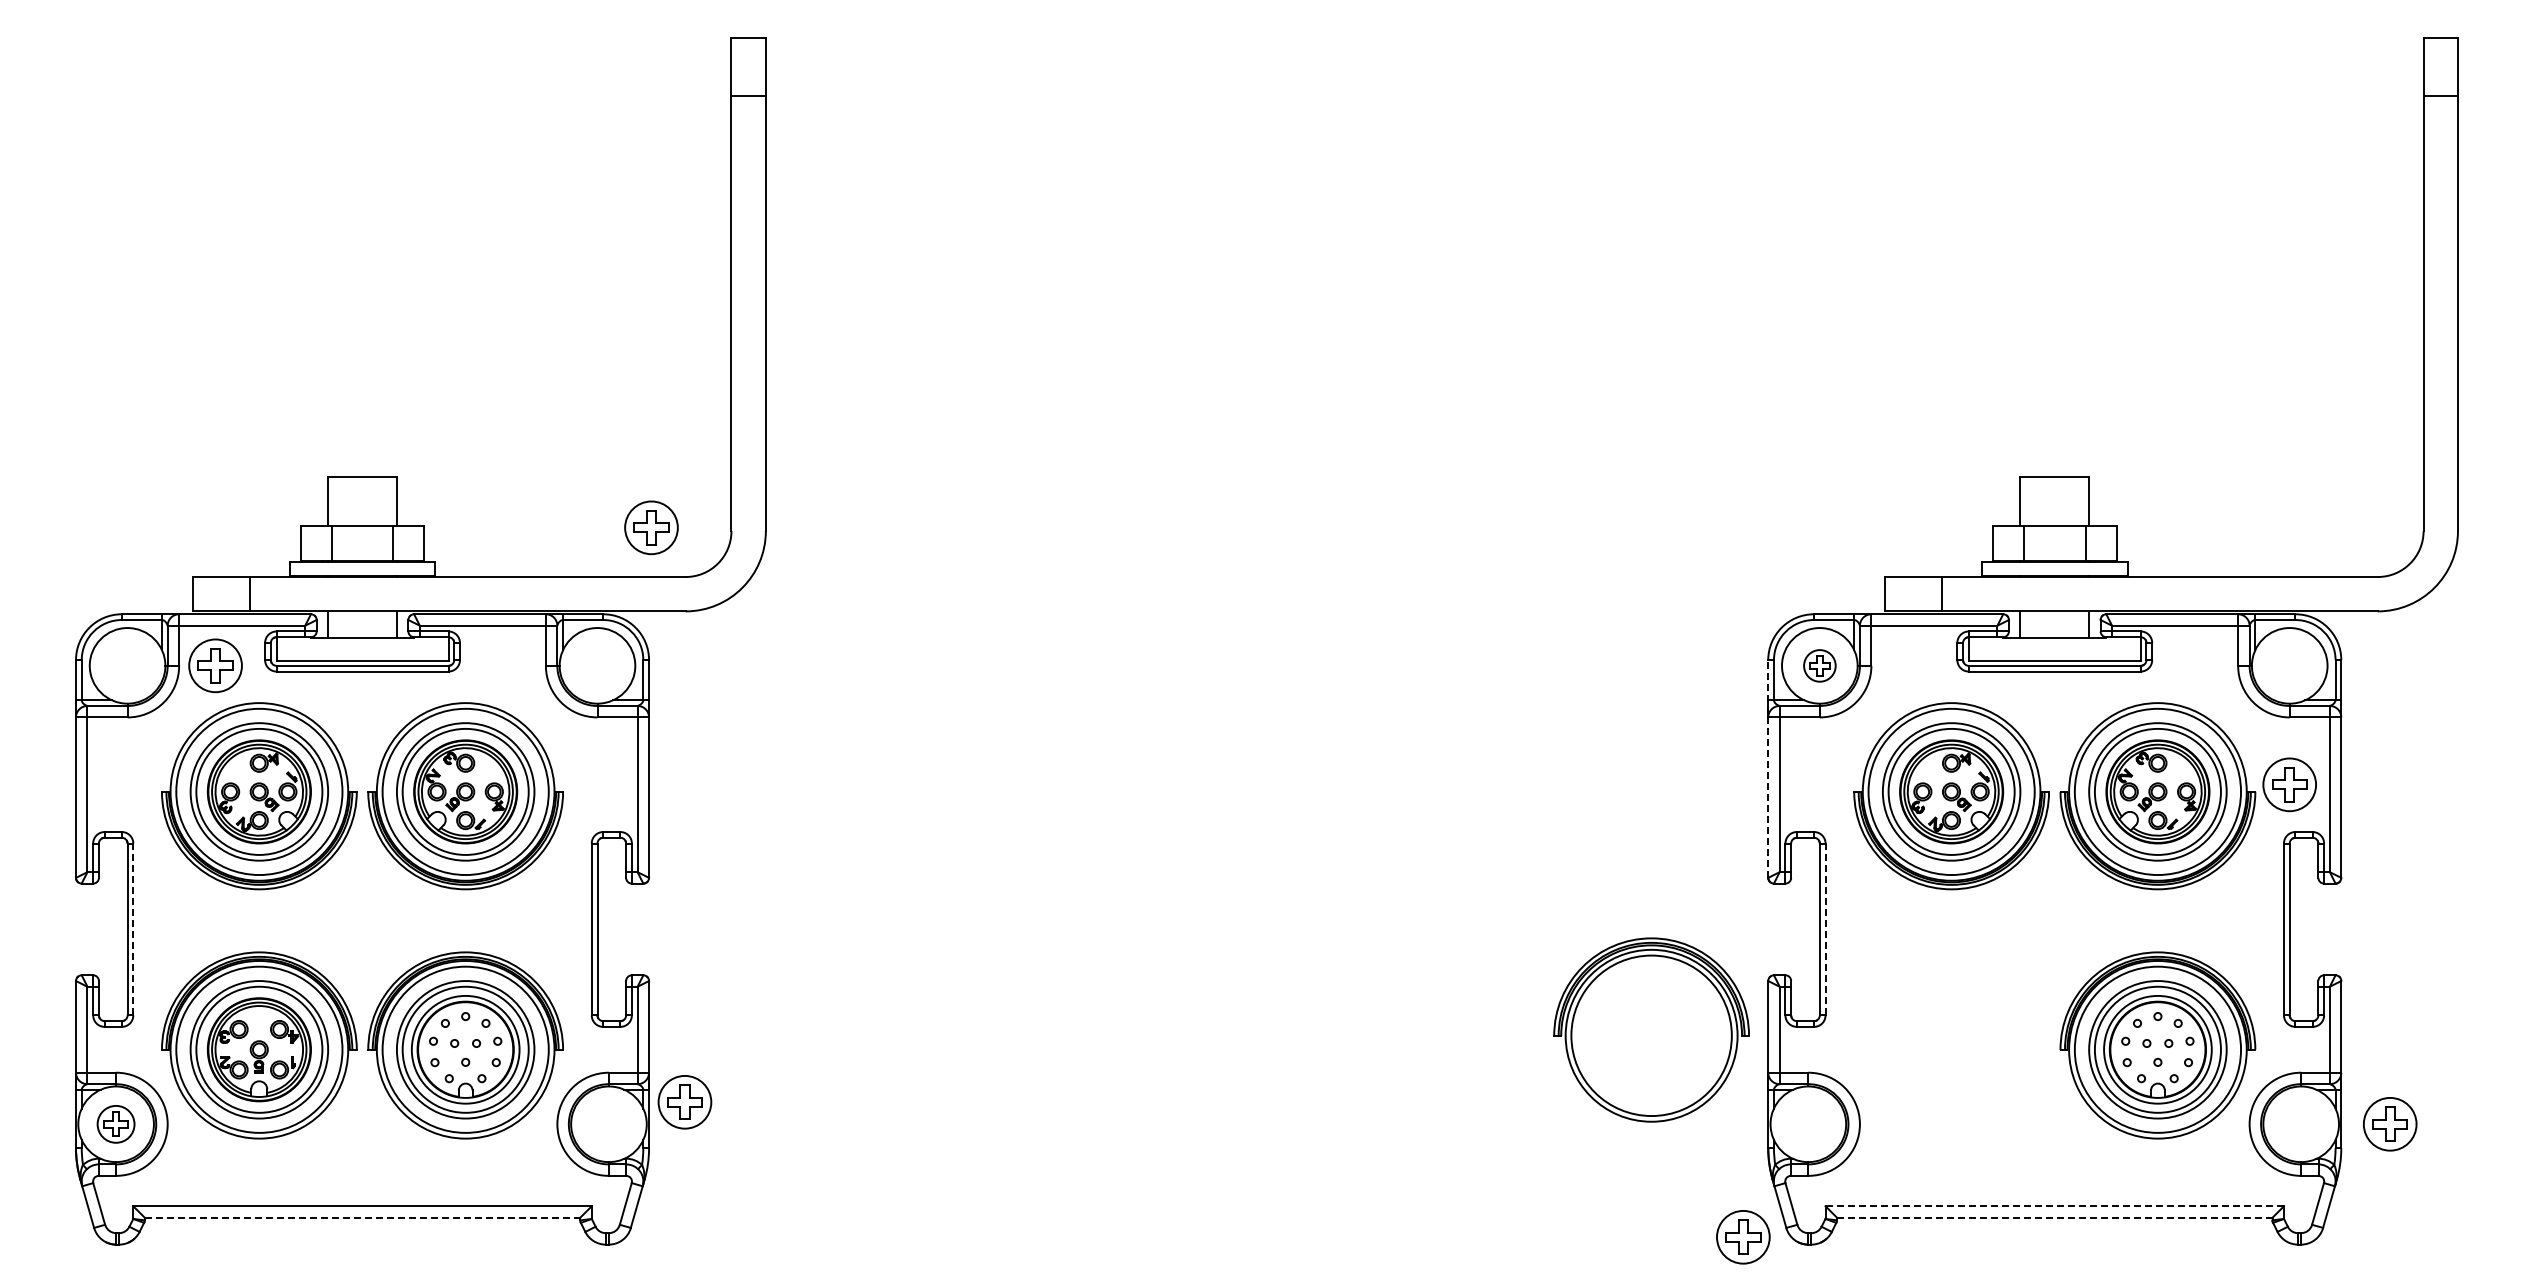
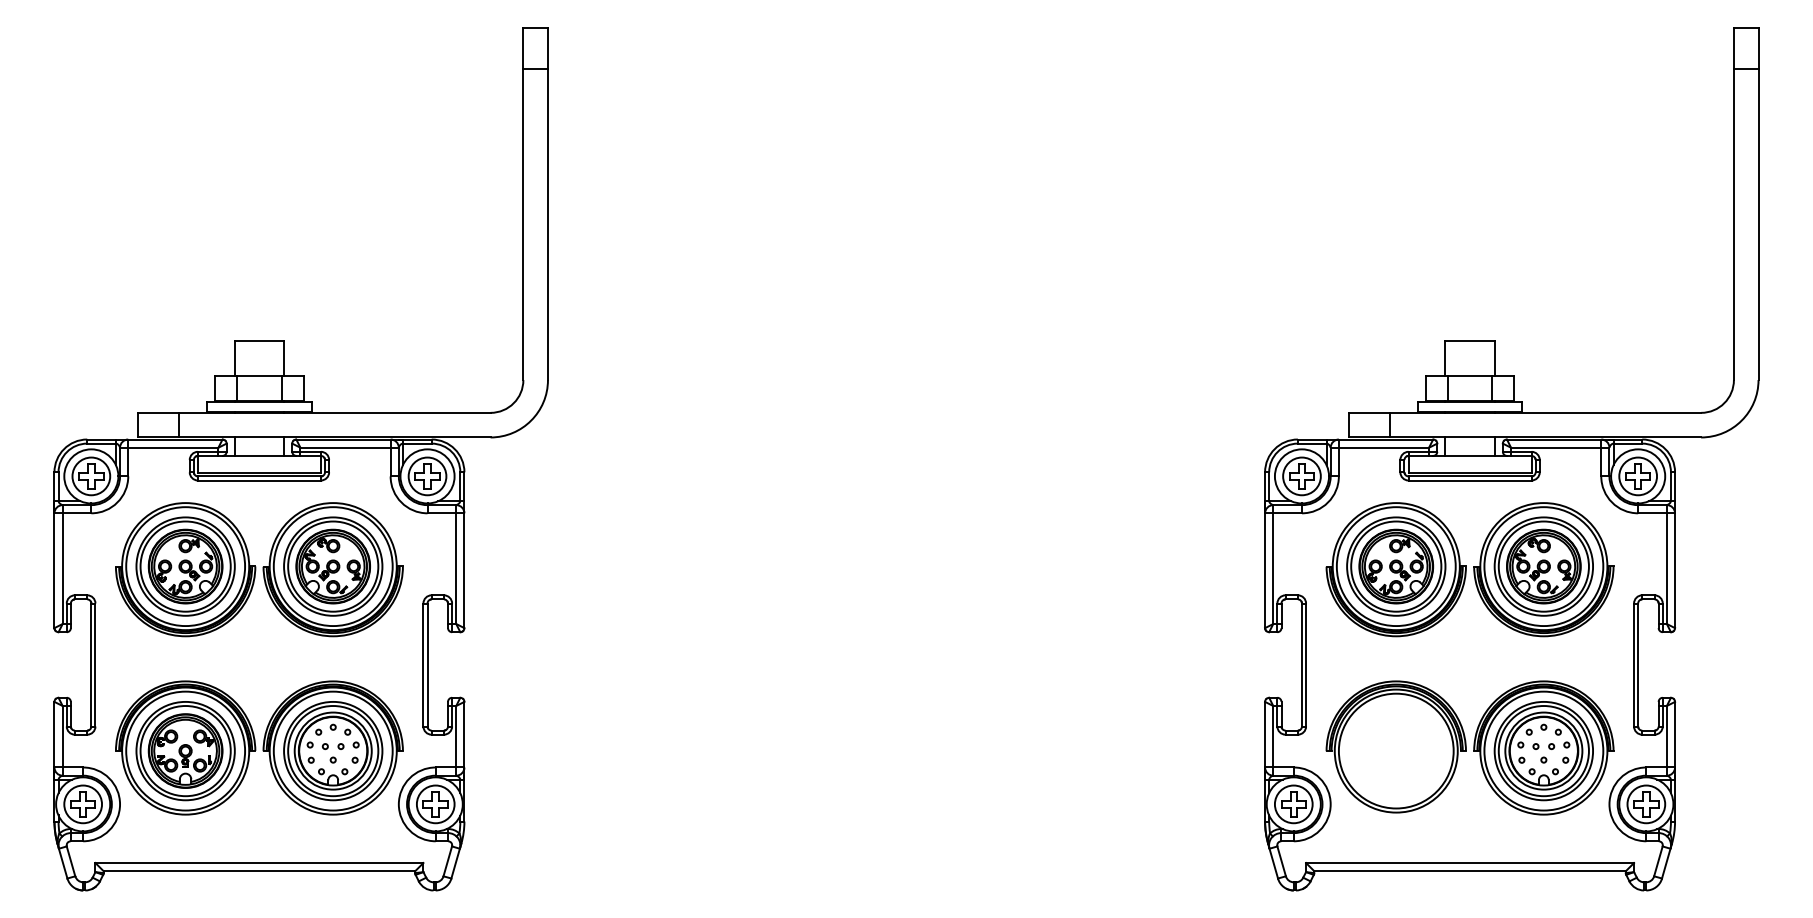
part: (651, 527) -> (427, 476), moved
part: (215, 665) -> (91, 476), moved
part: (1819, 665) -> (1301, 476), size x1.67
line: (1768, 769) -> (1265, 550), dashed -> solid
part: (2289, 784) -> (1637, 476), moved
line: (133, 929) -> (95, 665), dashed -> solid
line: (1825, 929) -> (1306, 665), dashed -> solid
part: (1651, 1029) -> (1396, 746), moved
part: (684, 1102) -> (435, 804), moved
part: (115, 1124) -> (82, 804), size x1.43
part: (2390, 1124) -> (1646, 804), moved
line: (2054, 1206) -> (1469, 863), dashed -> solid
line: (362, 1217) -> (259, 871), dashed -> solid
line: (2054, 1217) -> (1469, 871), dashed -> solid
part: (1743, 1237) -> (1293, 804), moved

